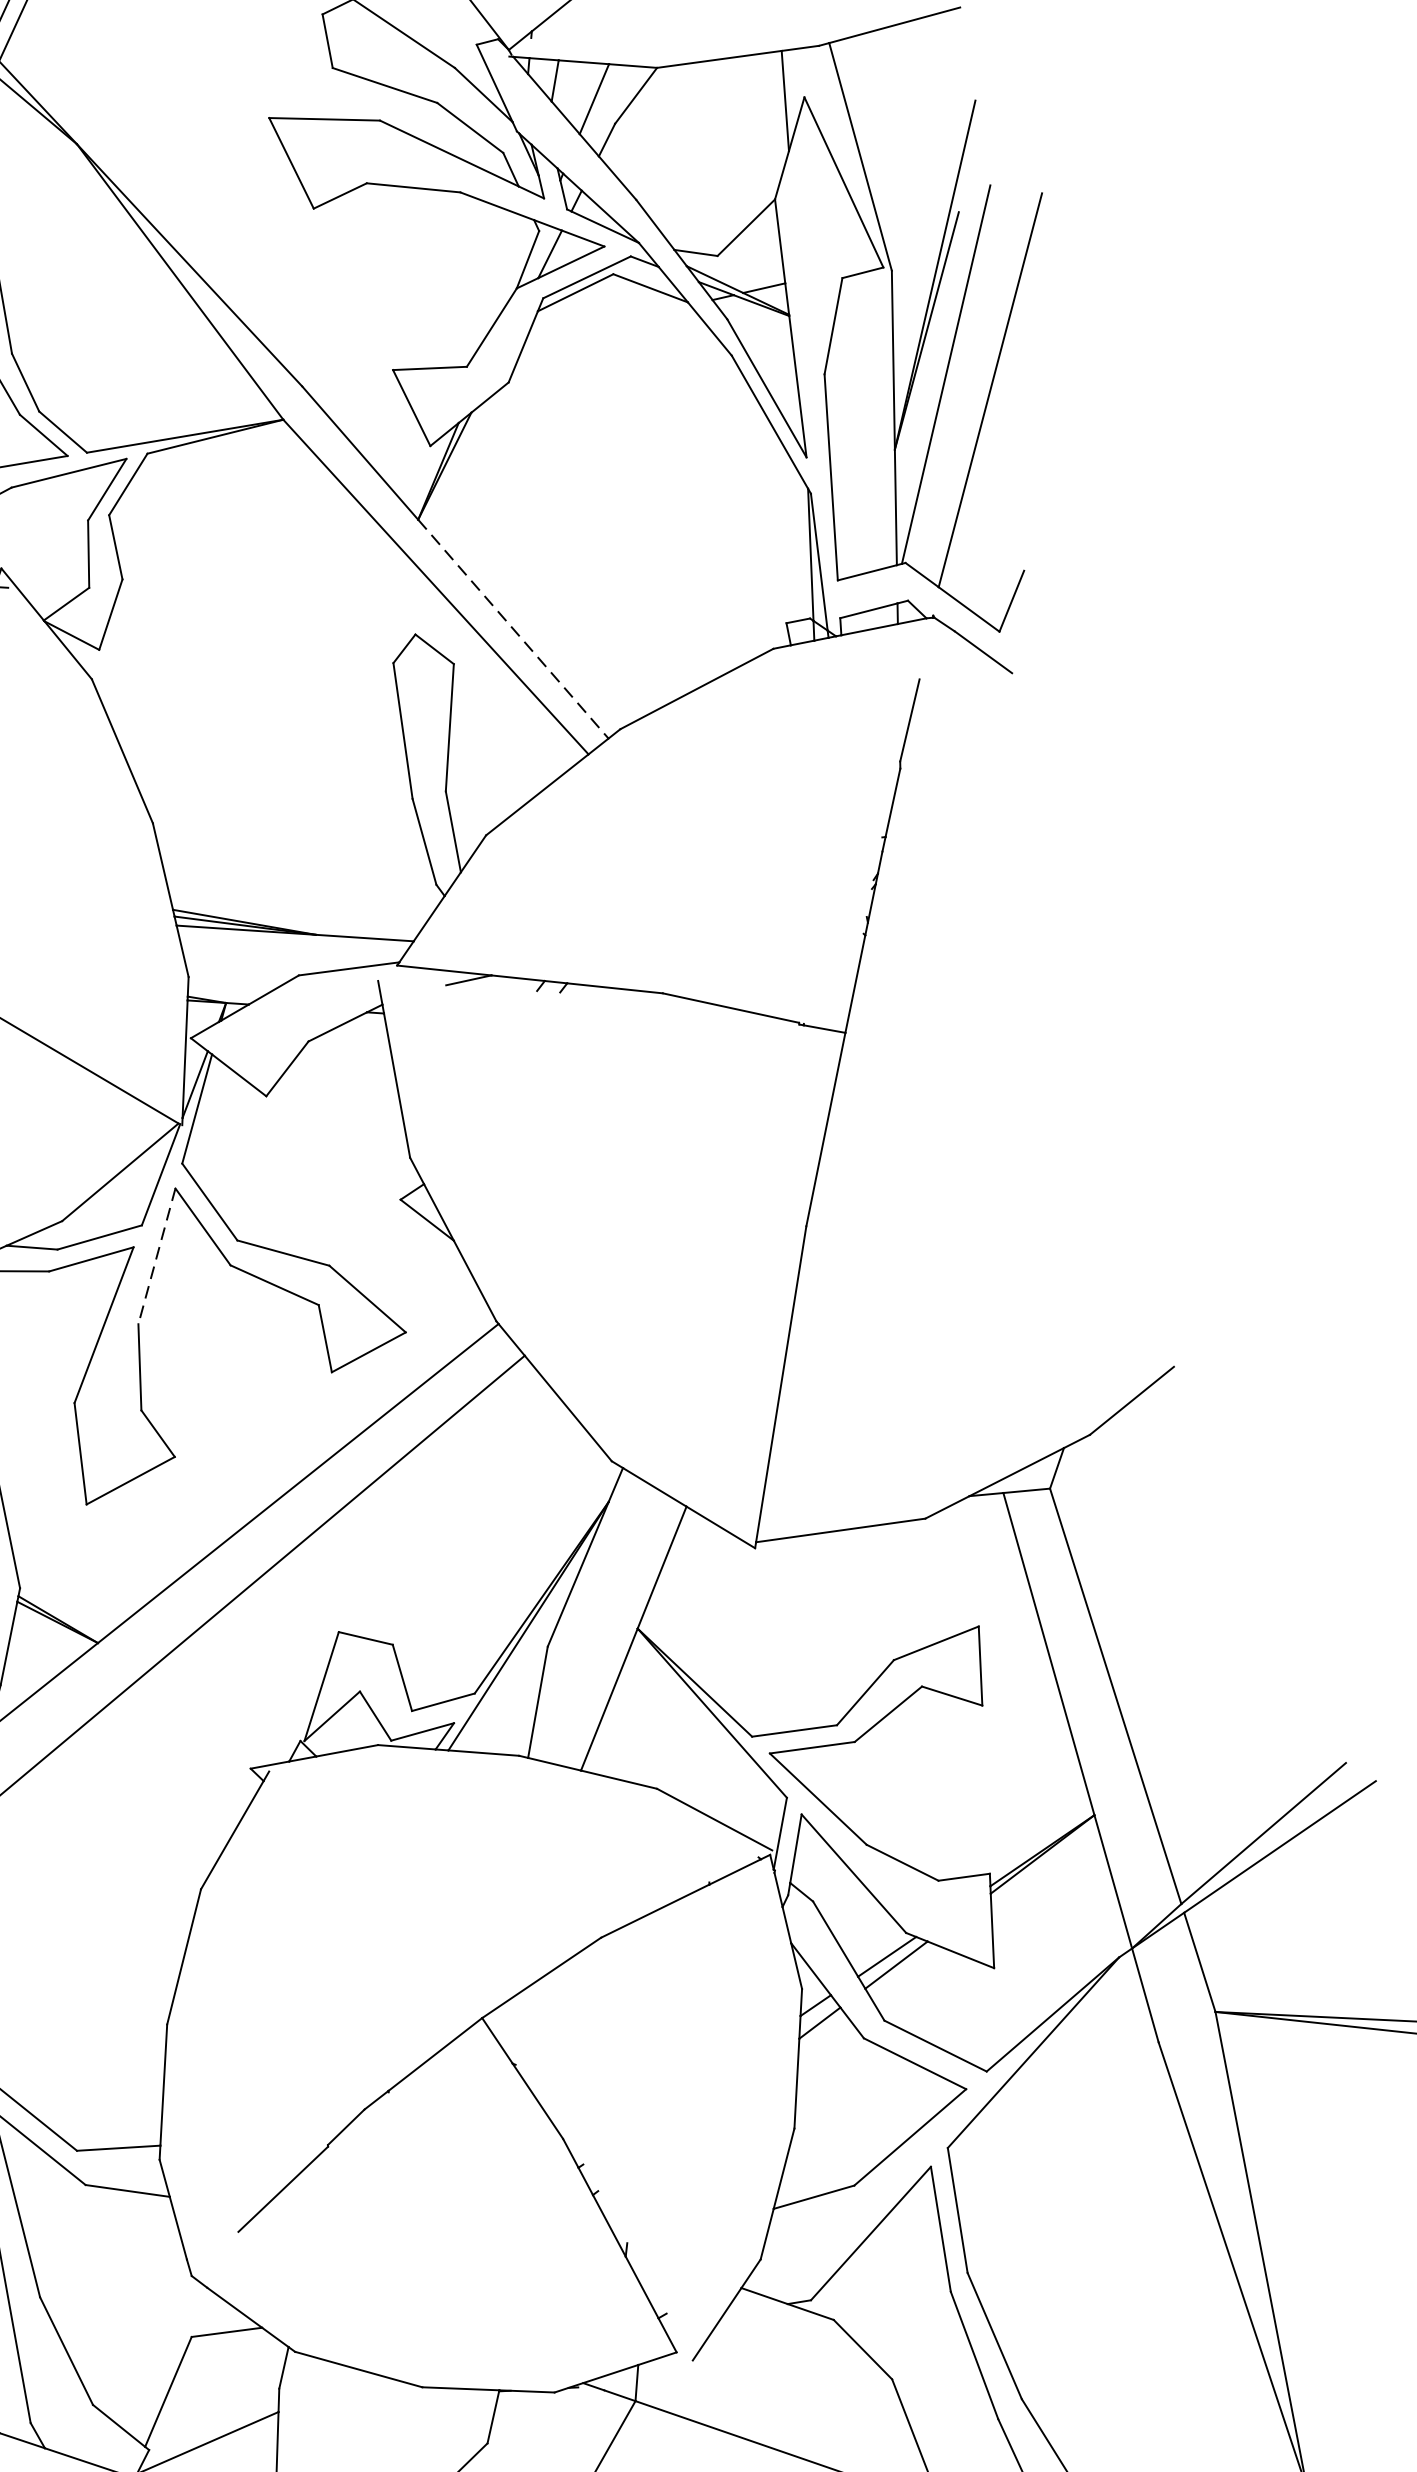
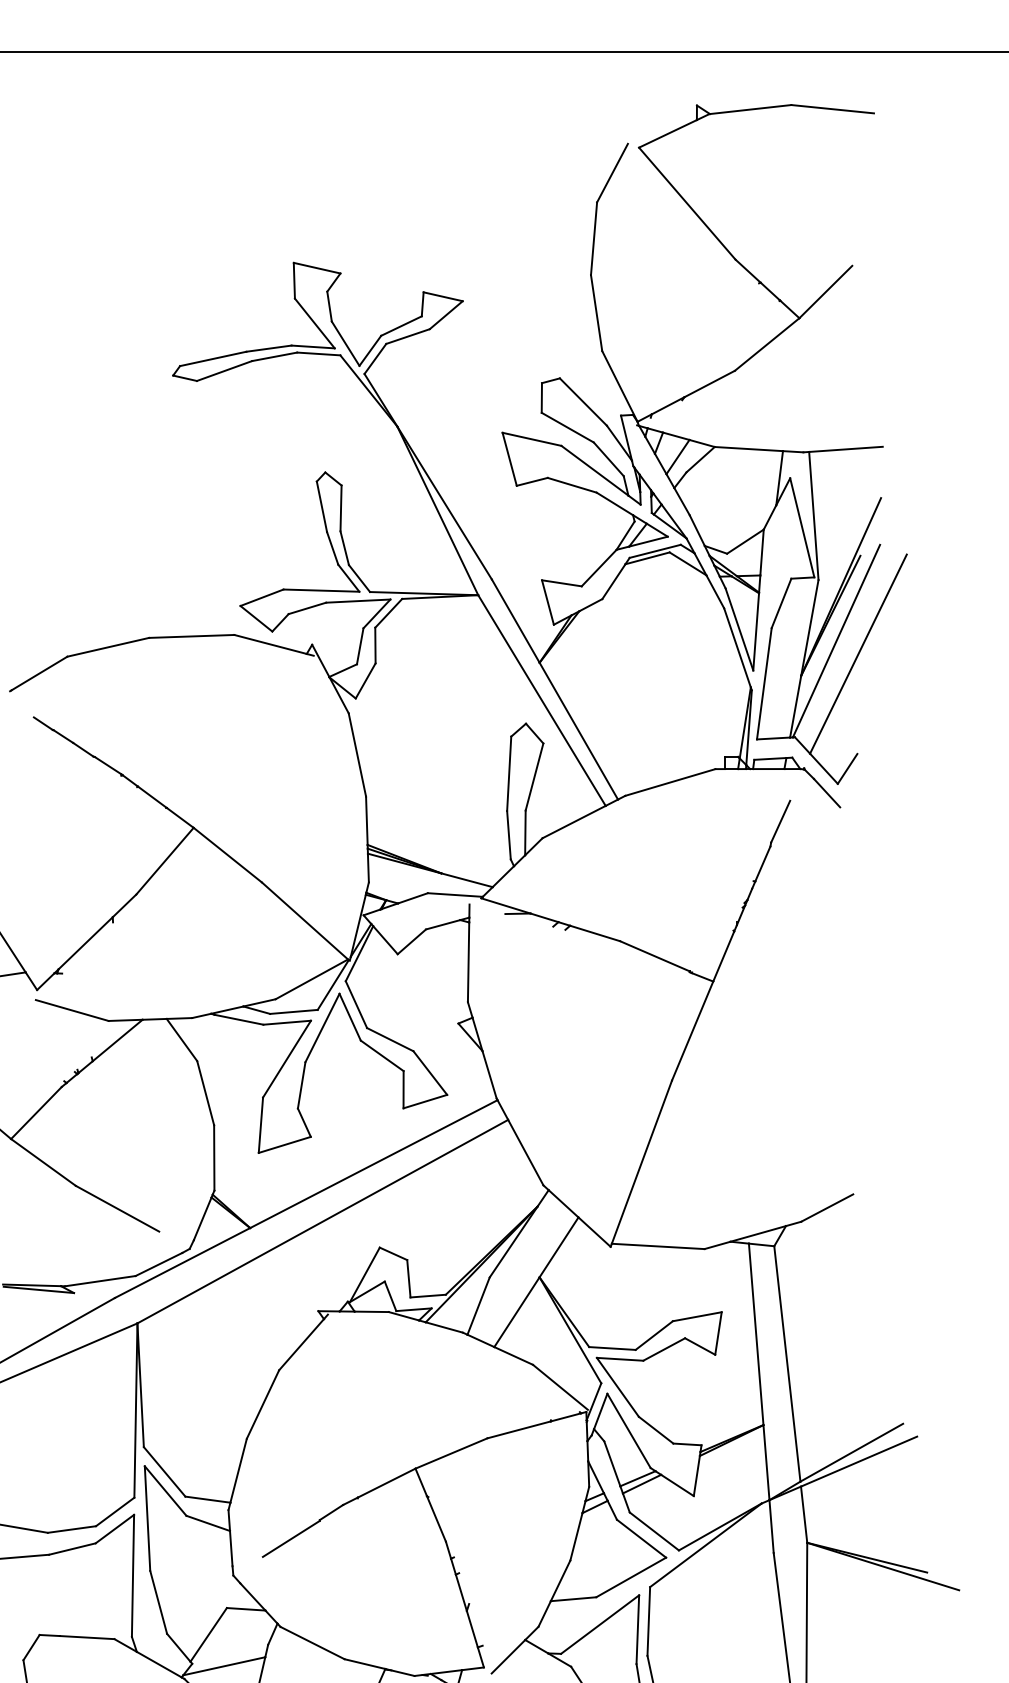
line: (512, 629) -> (578, 731), dashed -> solid
line: (157, 1257) -> (322, 1028), dashed -> solid

